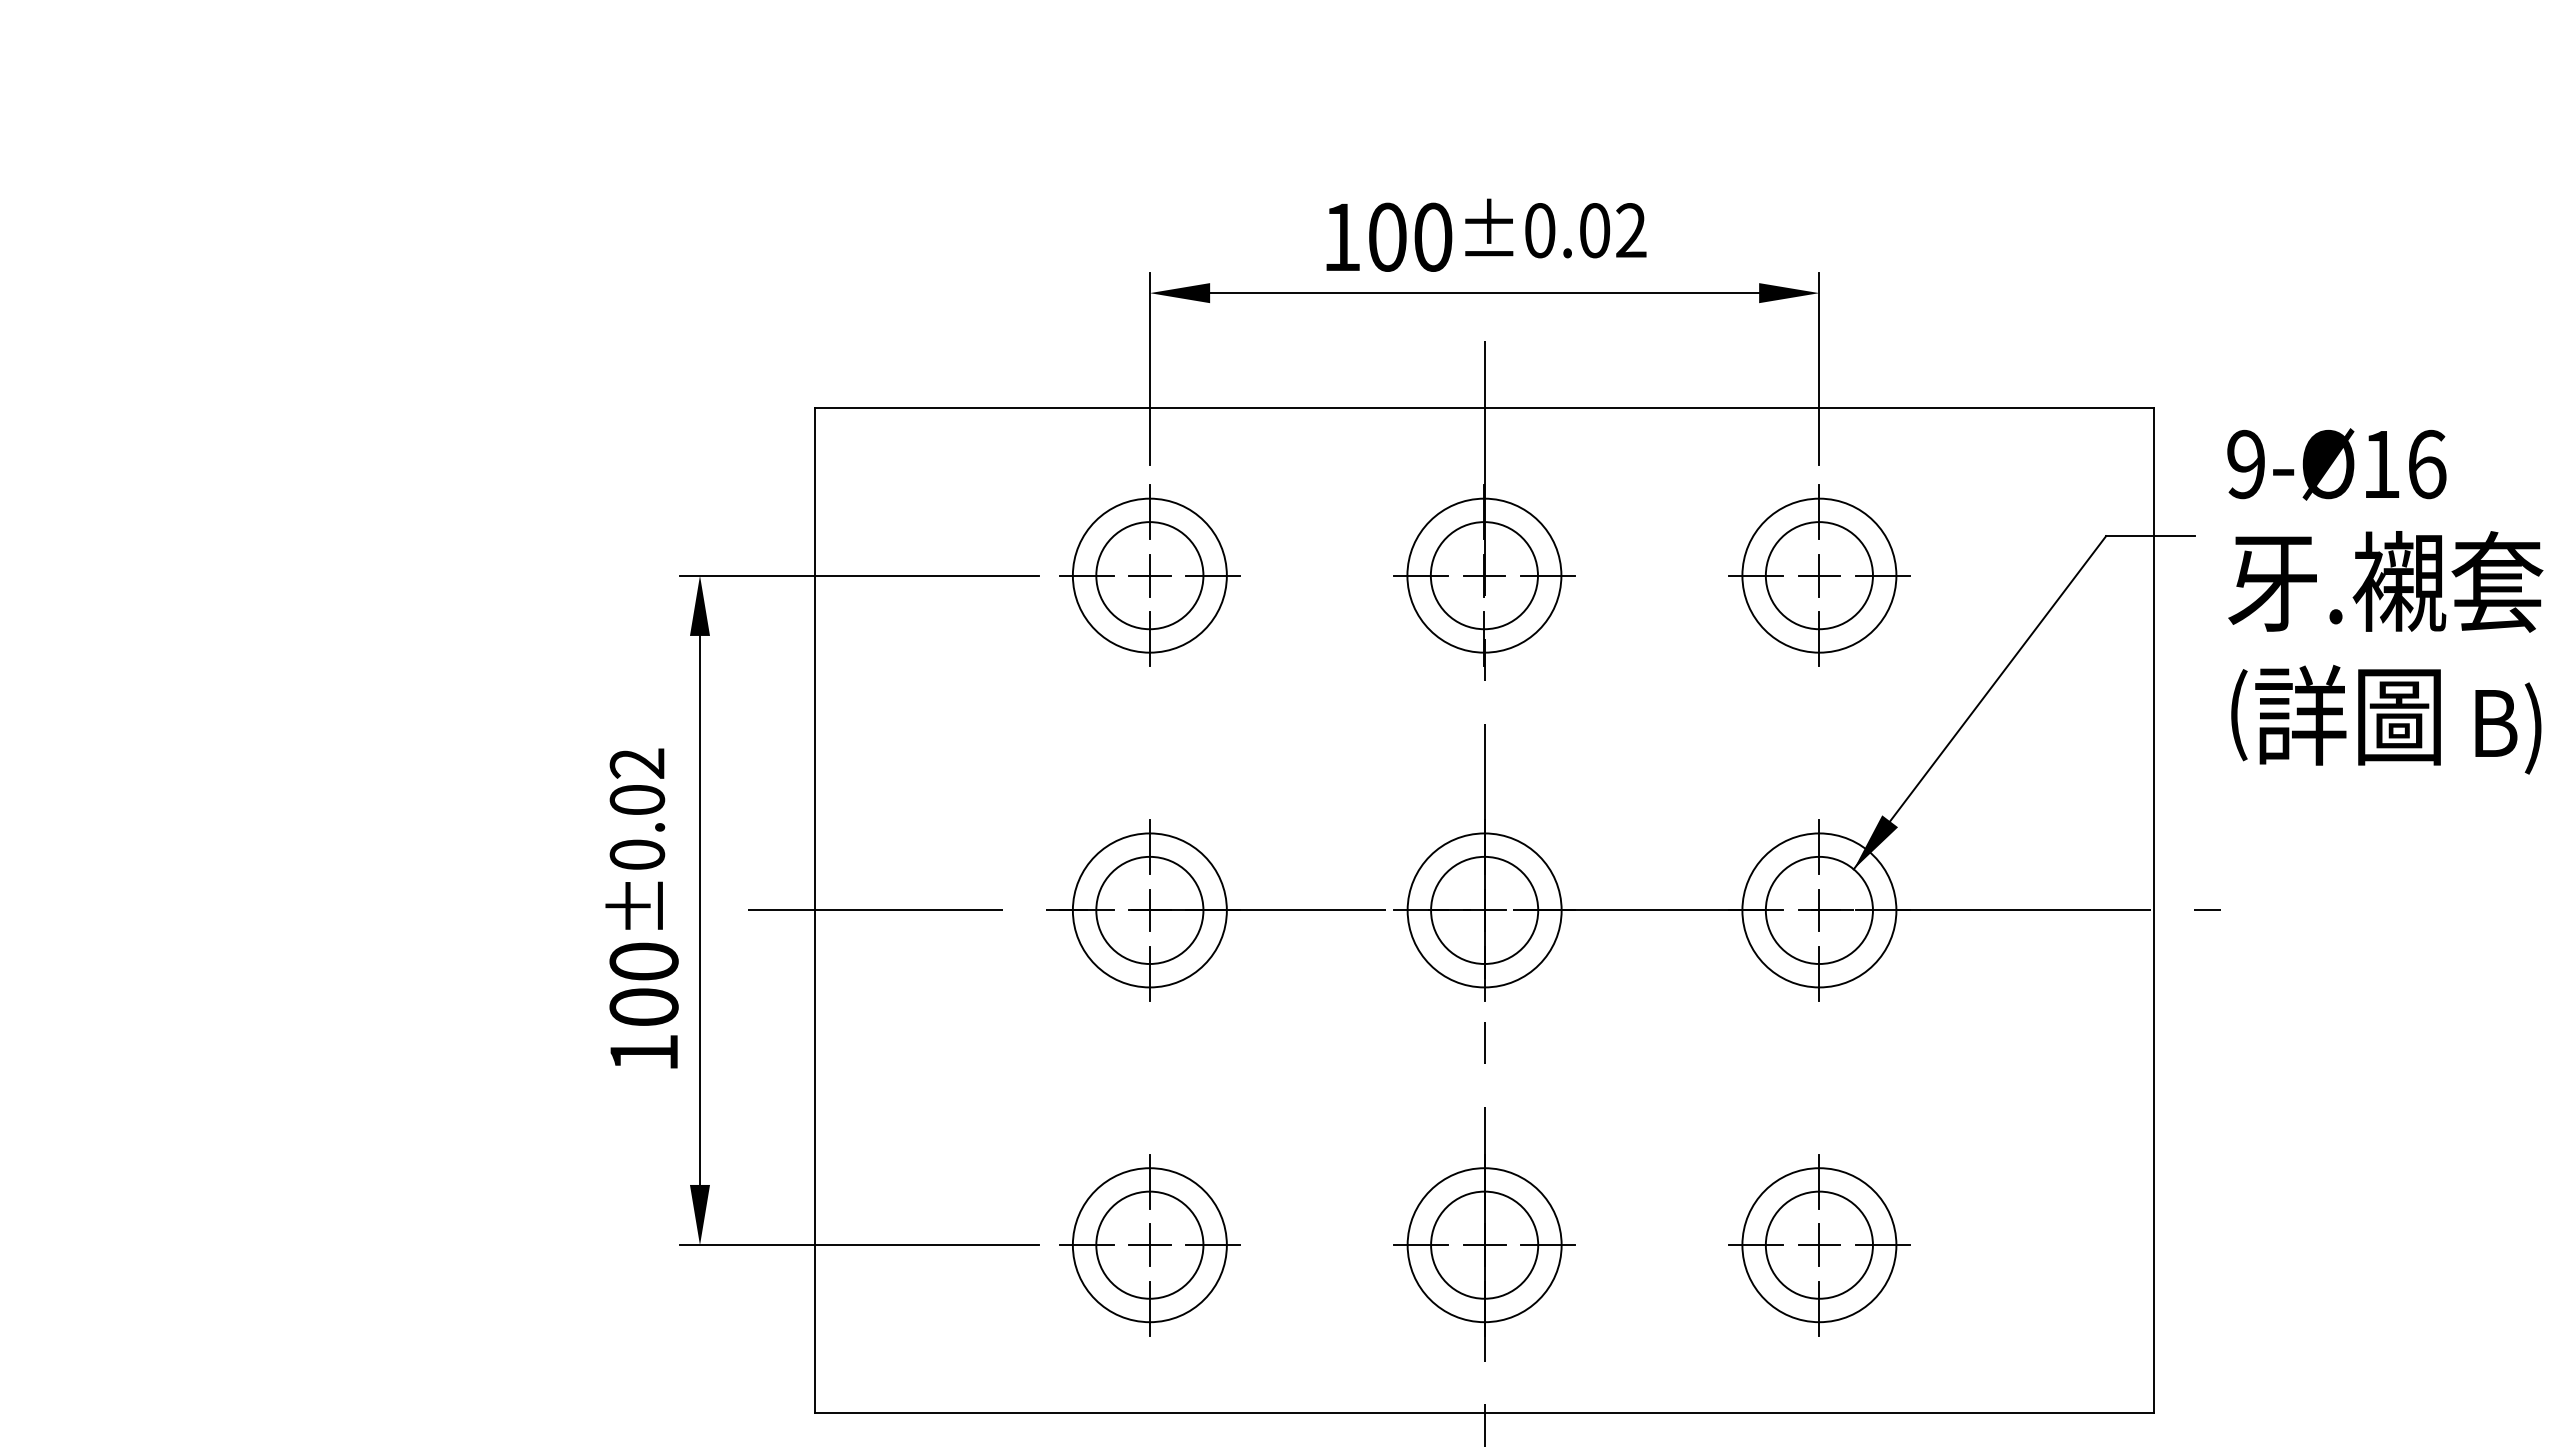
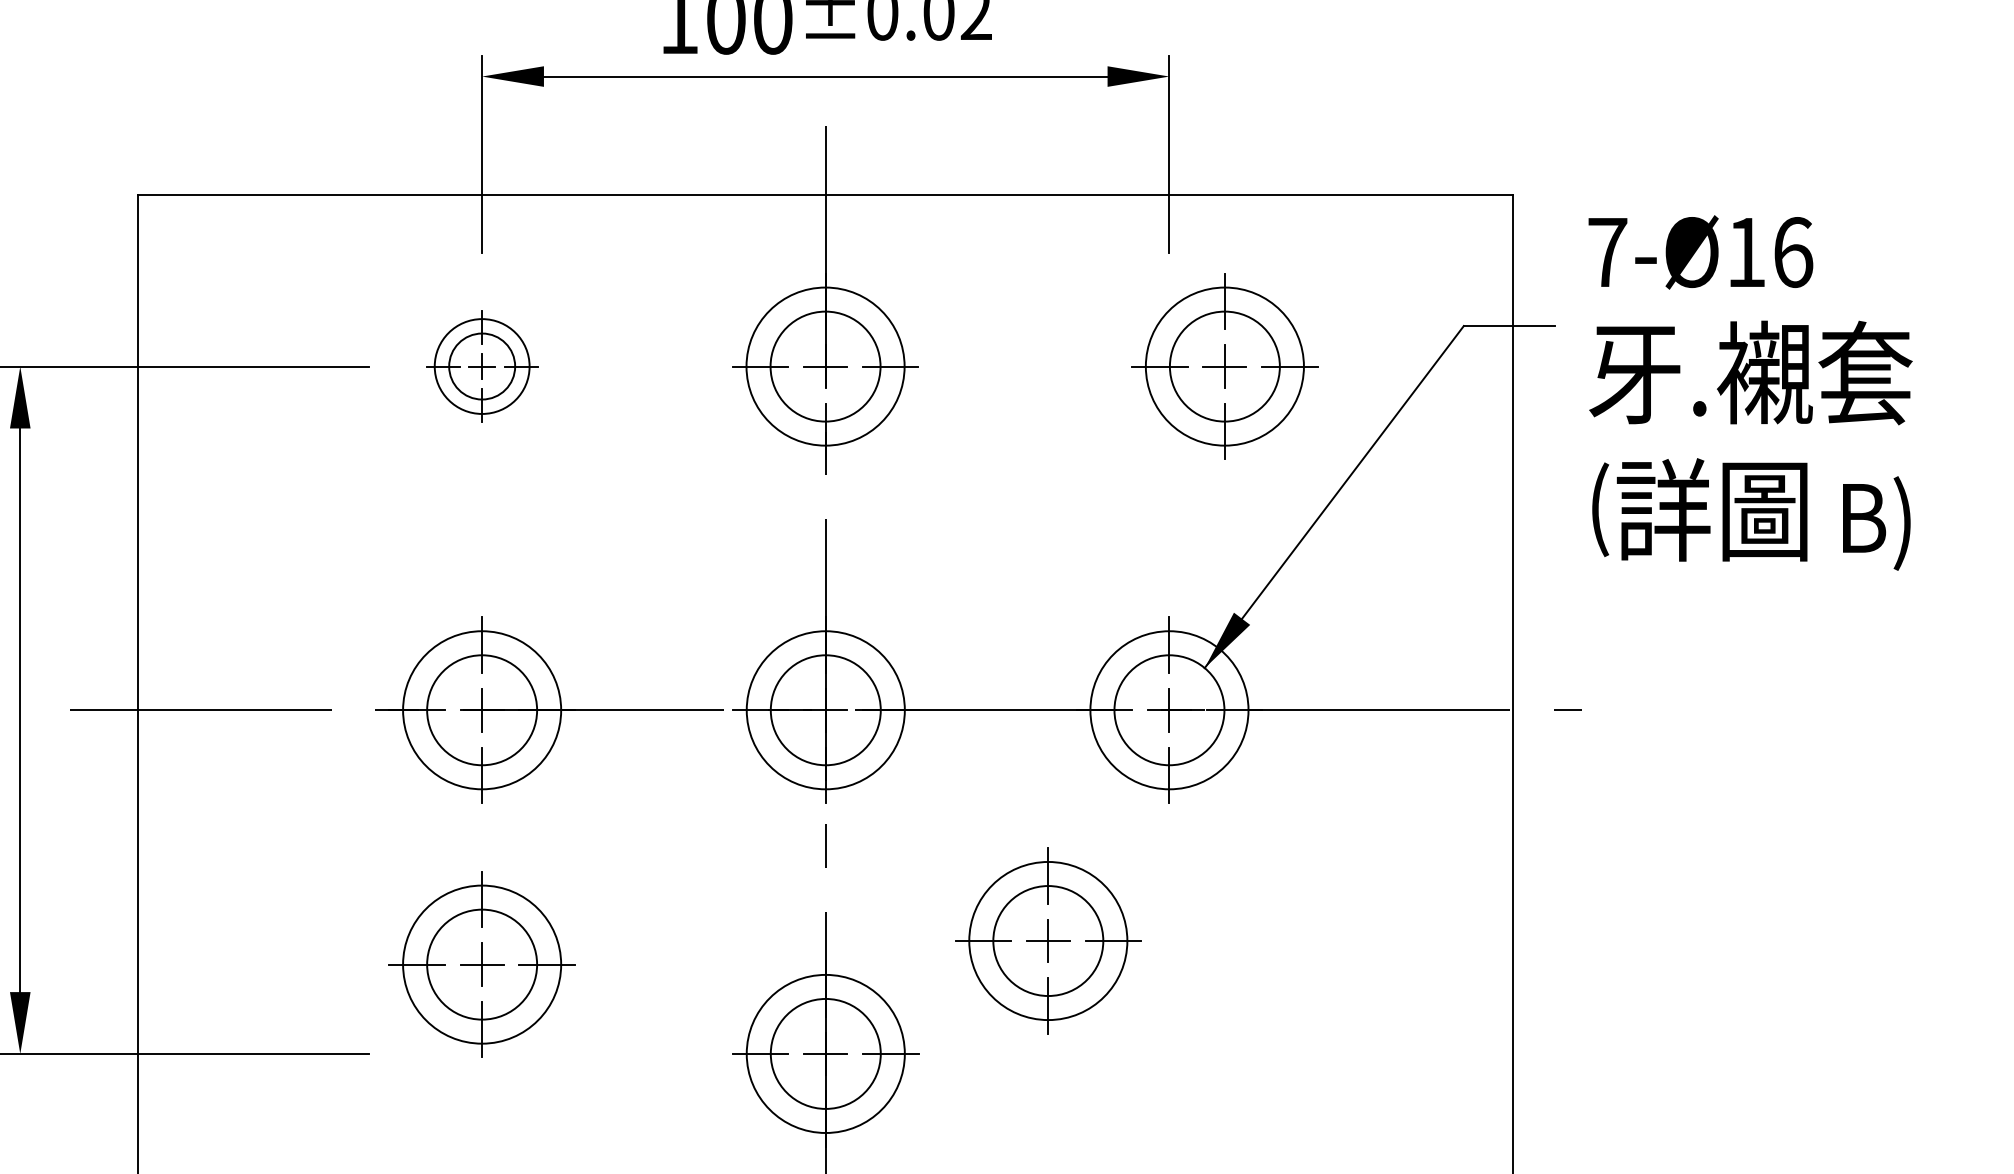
text: (2246, 464) -> (1607, 252), 9-Ø16 -> 7-Ø16
part: (1149, 575) -> (481, 366), size x0.6
part: (1819, 575) -> (1224, 366), moved
part: (1149, 1245) -> (481, 964), moved
part: (1819, 1245) -> (1048, 941), moved

